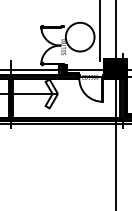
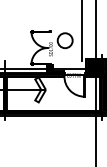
circle: (79, 36) -> (64, 40), size x0.6

